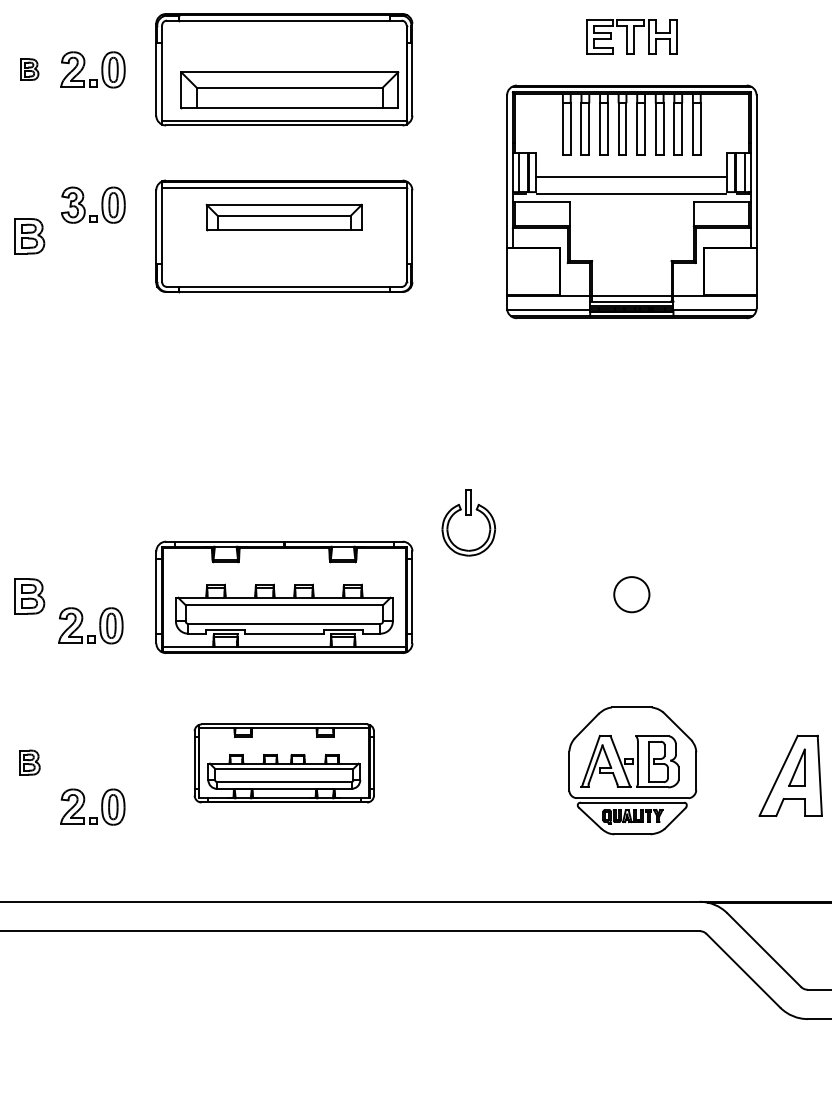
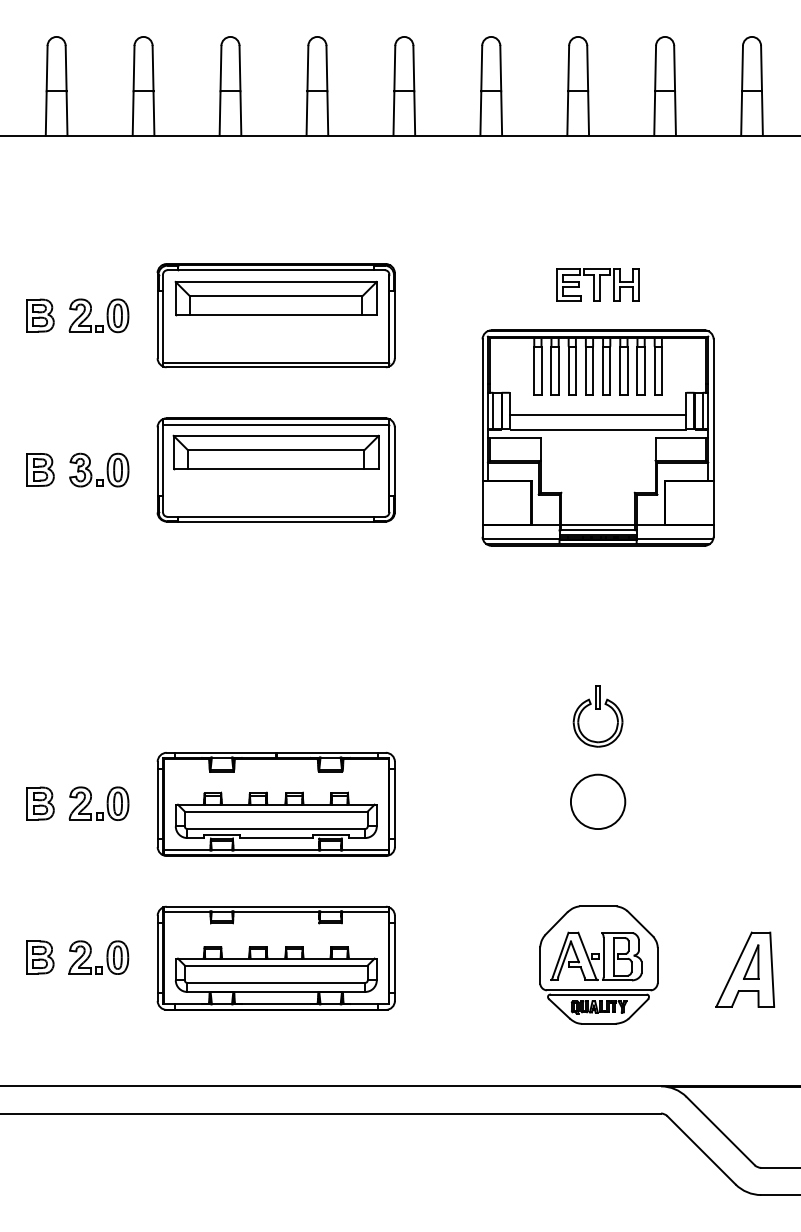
part: (29, 69) -> (40, 315), size x1.67
part: (288, 90) -> (275, 298), moved
part: (101, 204) -> (106, 469), moved
part: (283, 217) -> (275, 452), size x1.43
part: (468, 515) -> (597, 709), moved
circle: (631, 594) -> (597, 801), size x1.67
part: (82, 622) -> (91, 800), moved
part: (29, 762) -> (40, 957), size x1.43
part: (283, 762) -> (275, 957), size x1.43
part: (101, 806) -> (106, 957), moved

